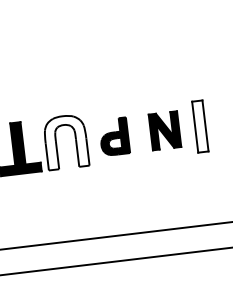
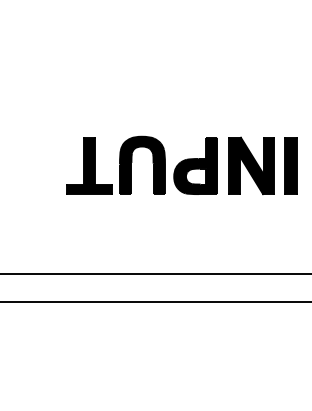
fill: (199, 126) -> (290, 165), added
part: (164, 130) -> (251, 165), size x1.43
part: (114, 136) -> (195, 165), size x1.43
fill: (66, 142) -> (142, 165), added

